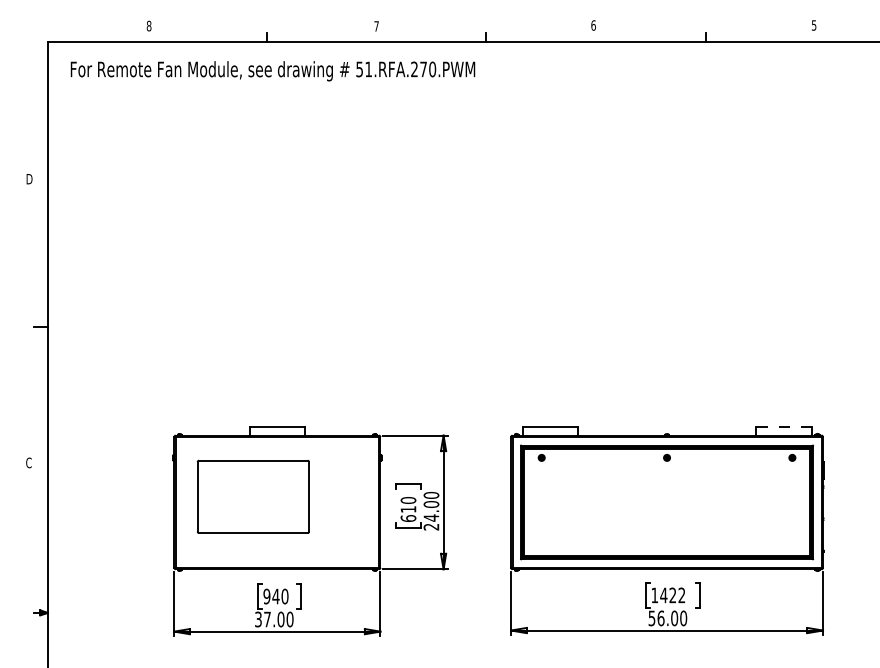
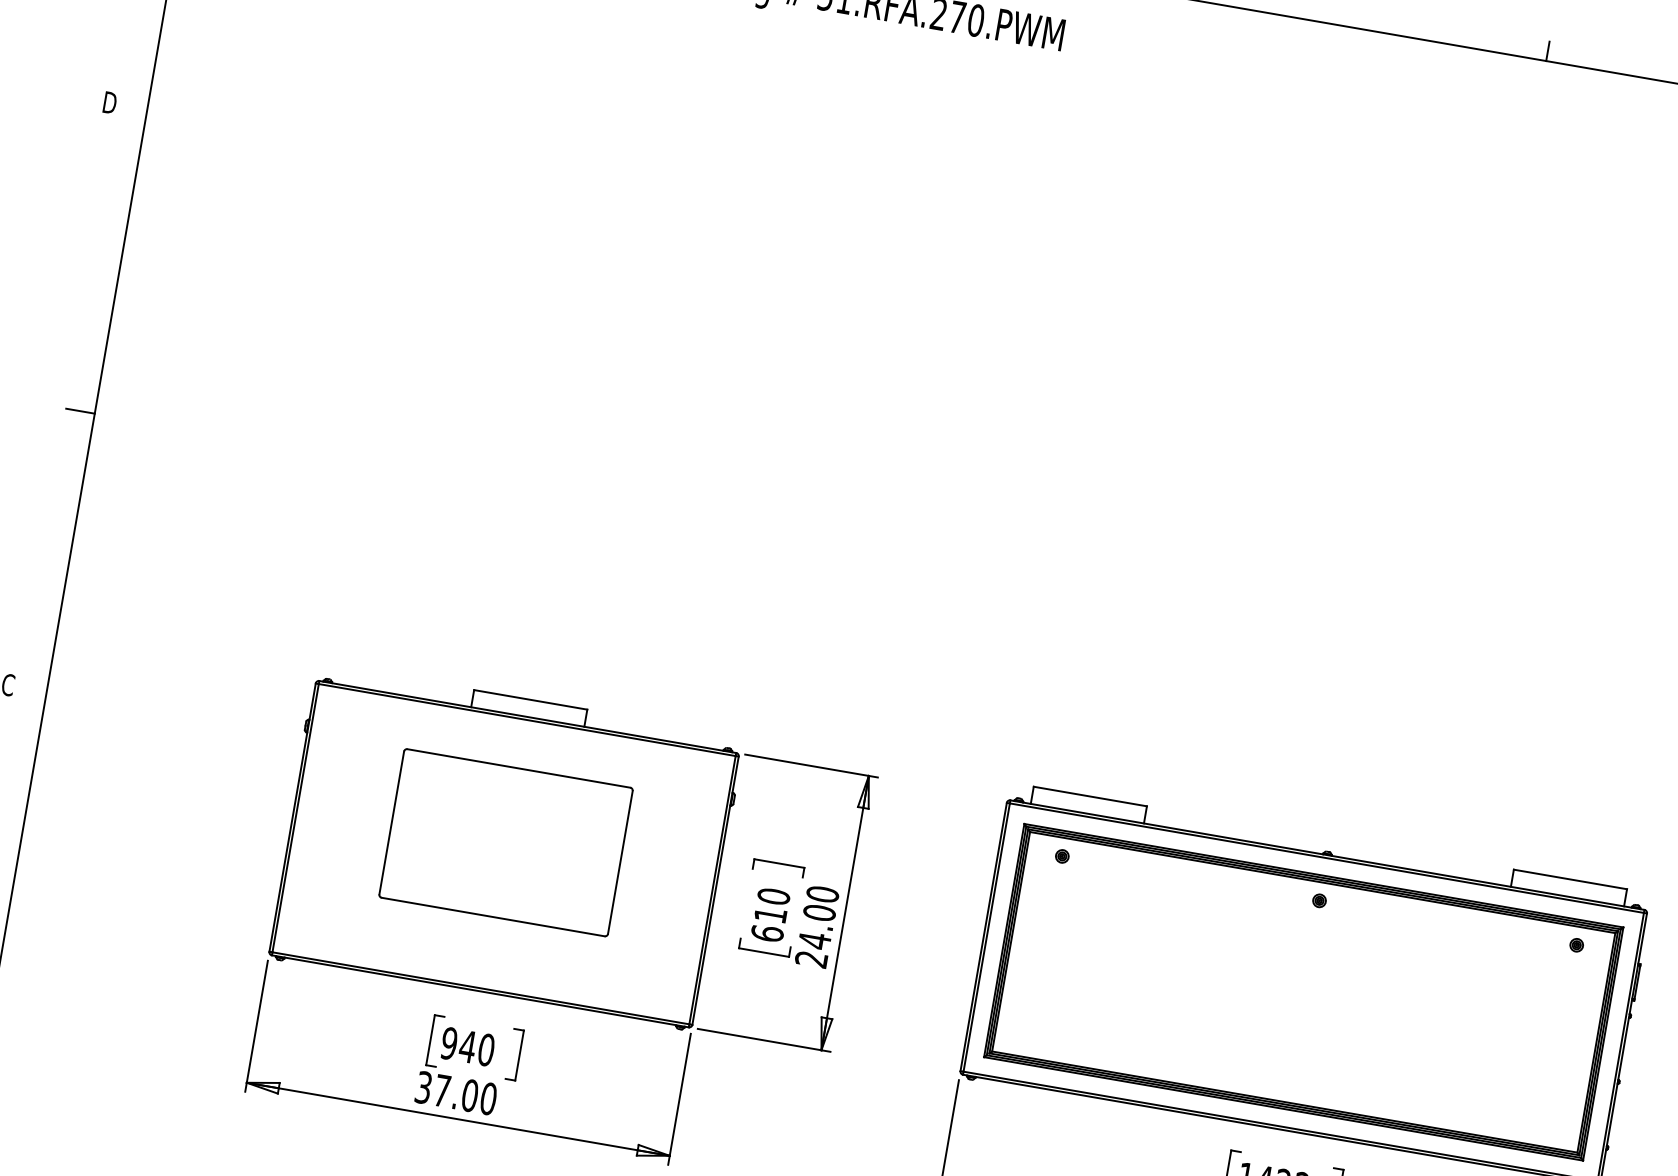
line: (784, 427) -> (1571, 880), dashed -> solid
part: (252, 496) -> (504, 841), moved

